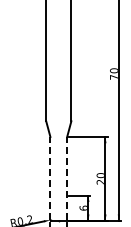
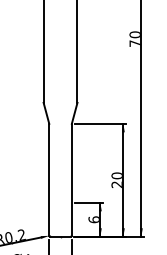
line: (50, 177) -> (49, 178), dashed -> solid
line: (67, 177) -> (72, 178), dashed -> solid

